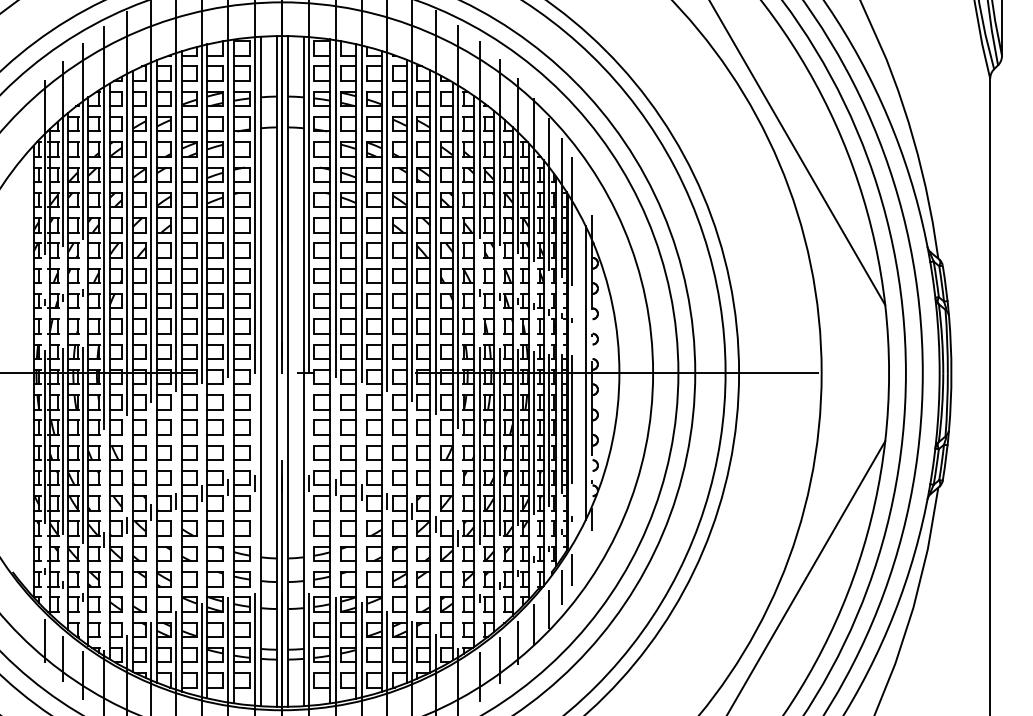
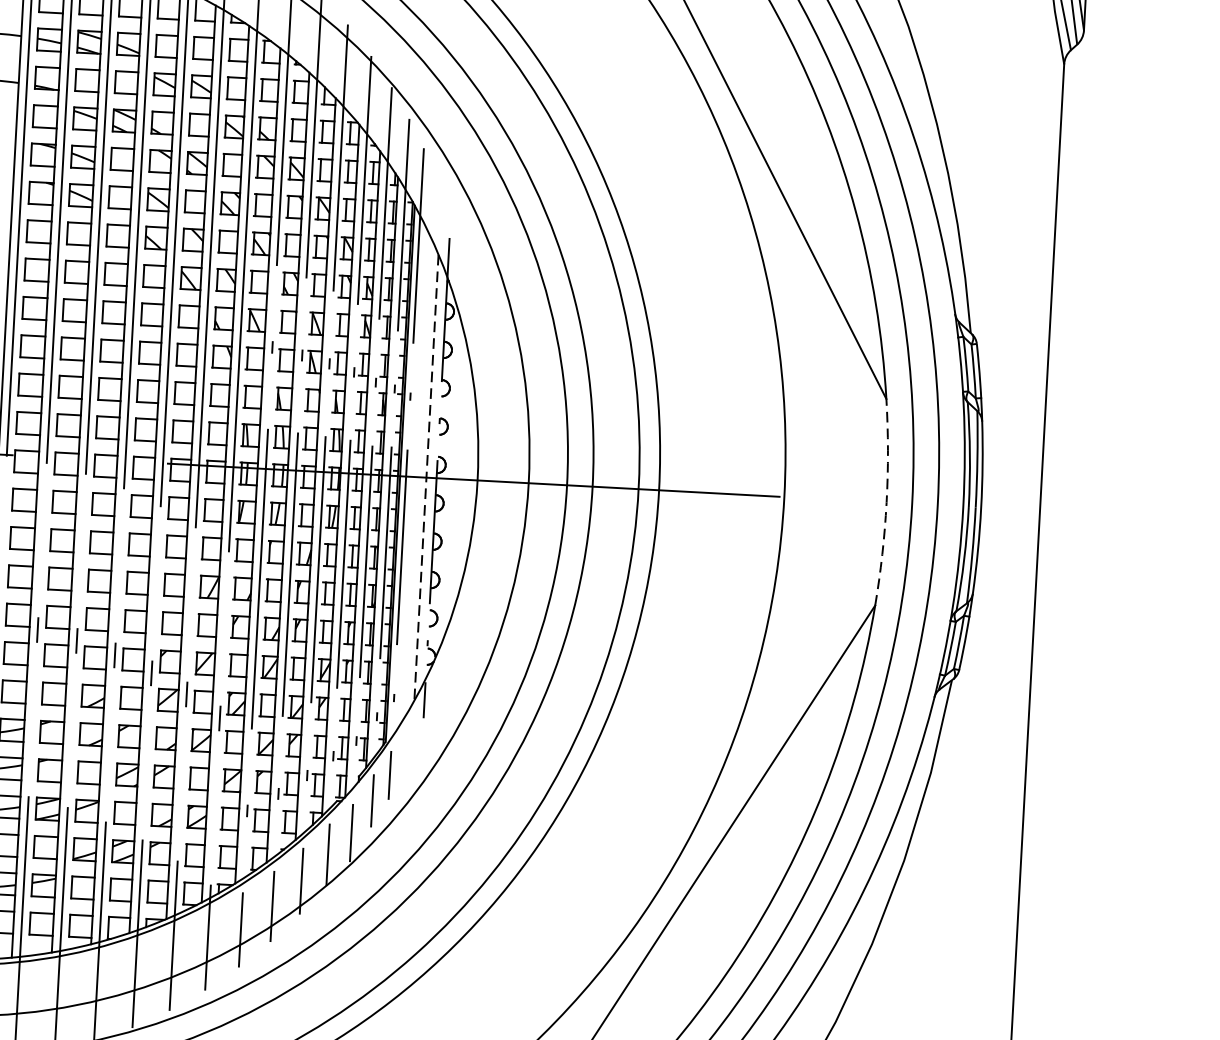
line: (585, 373) -> (426, 478), solid -> dashed
arc: (889, 373) -> (887, 503), solid -> dashed

